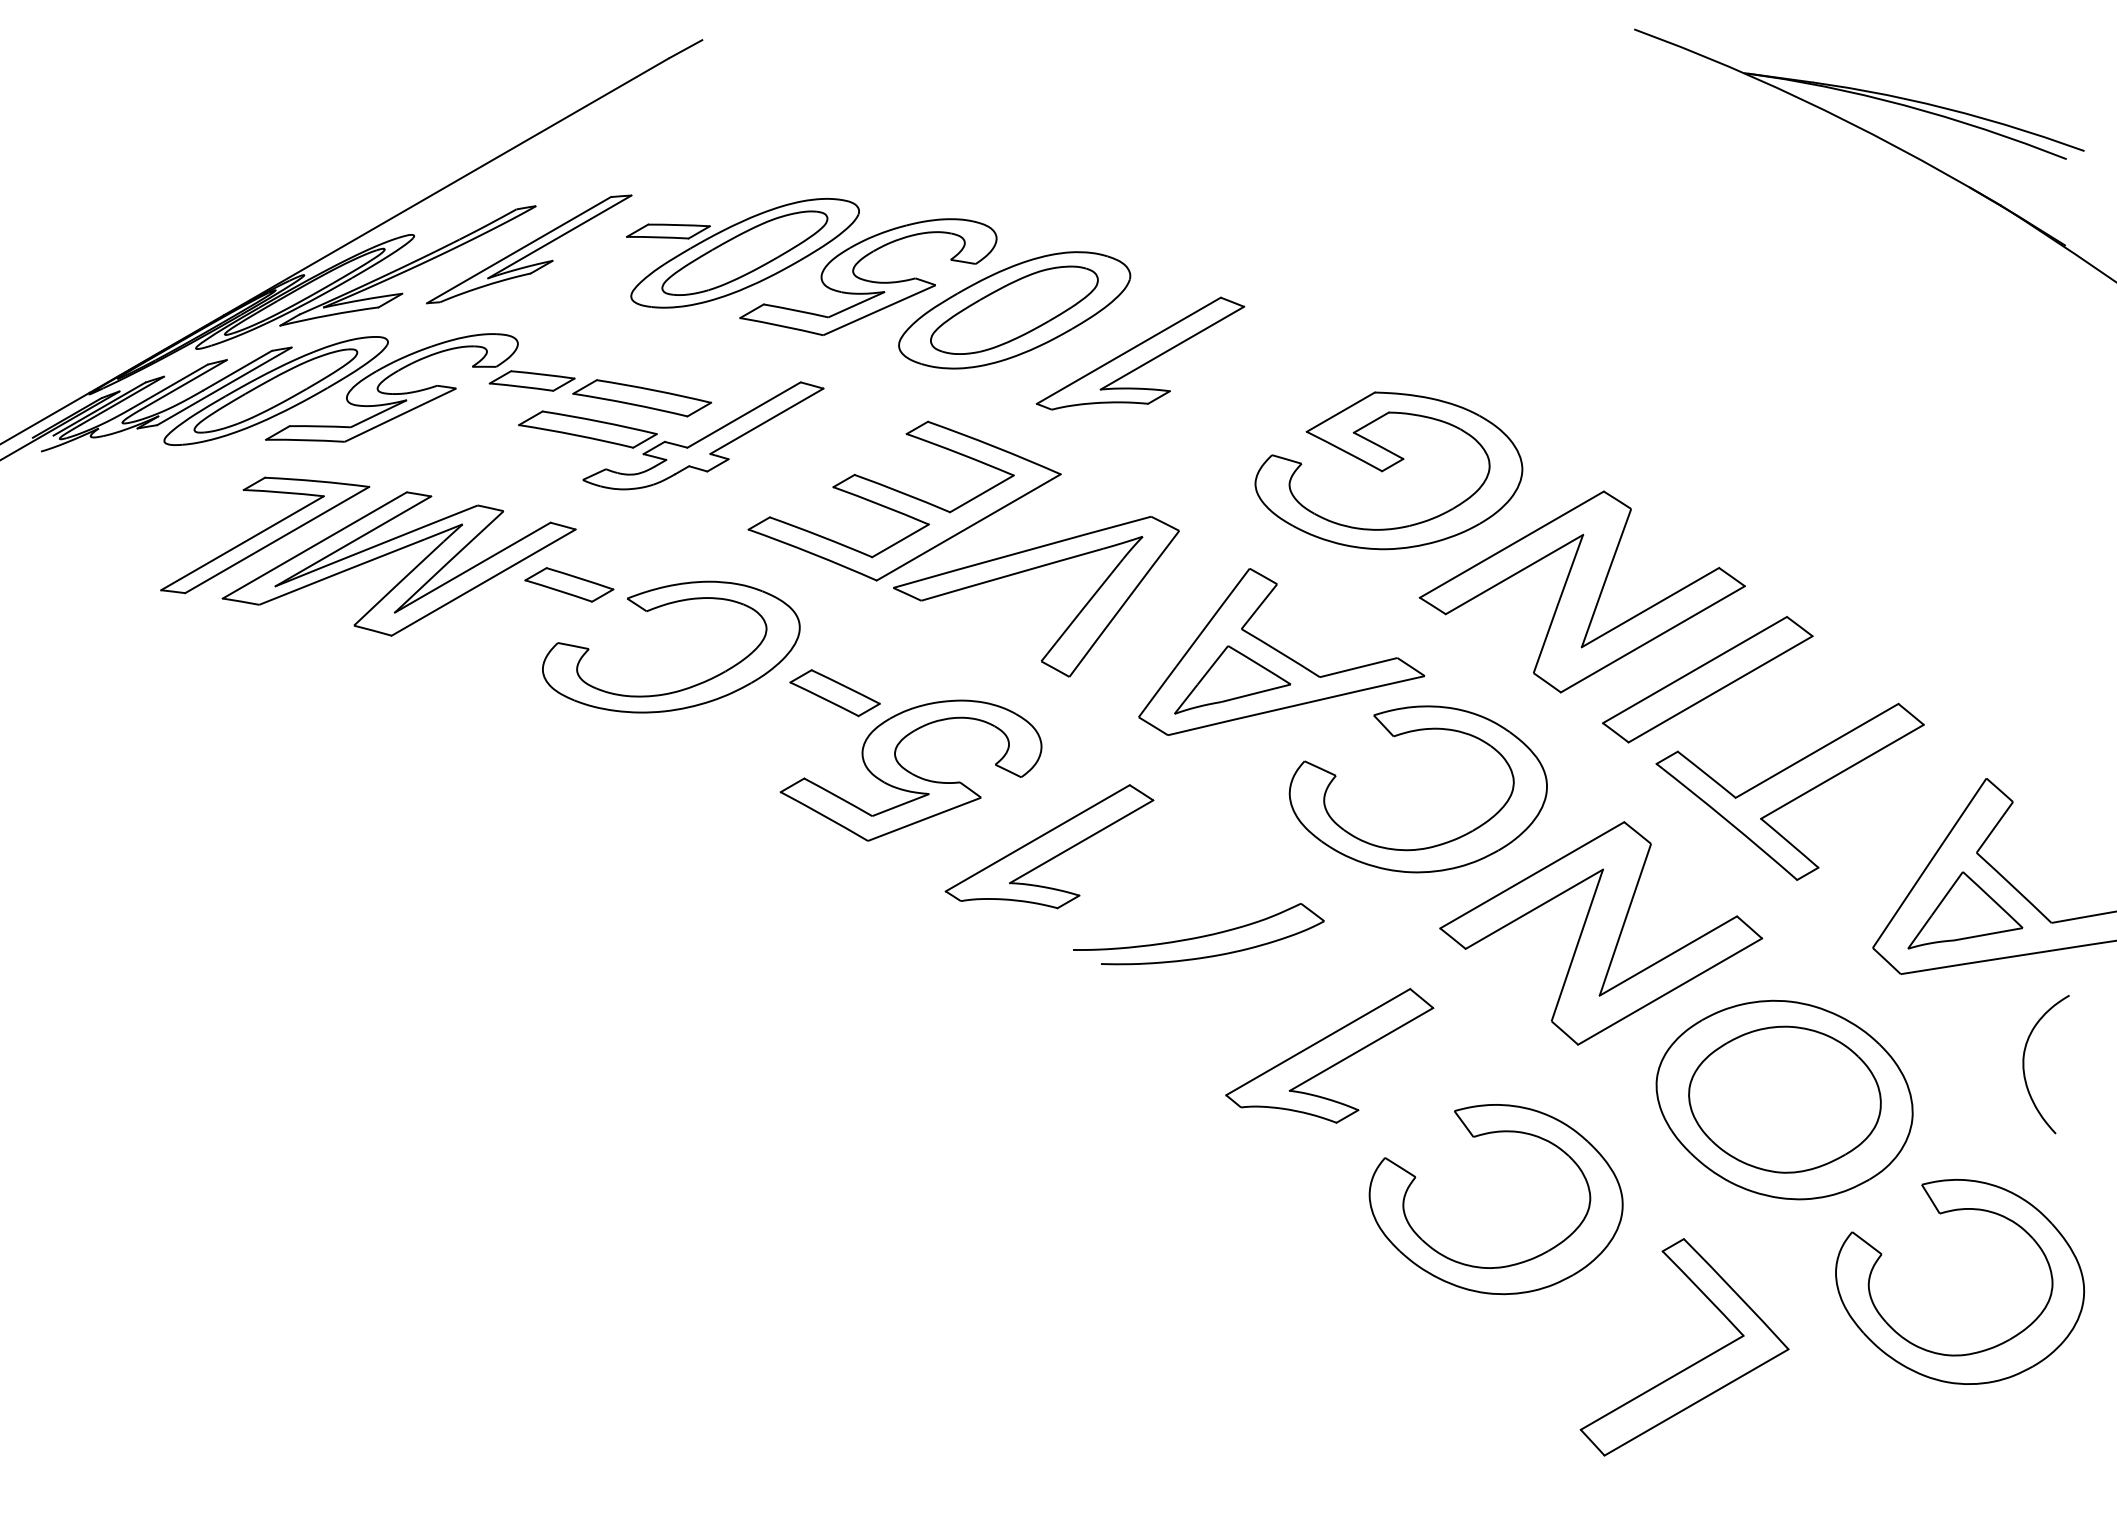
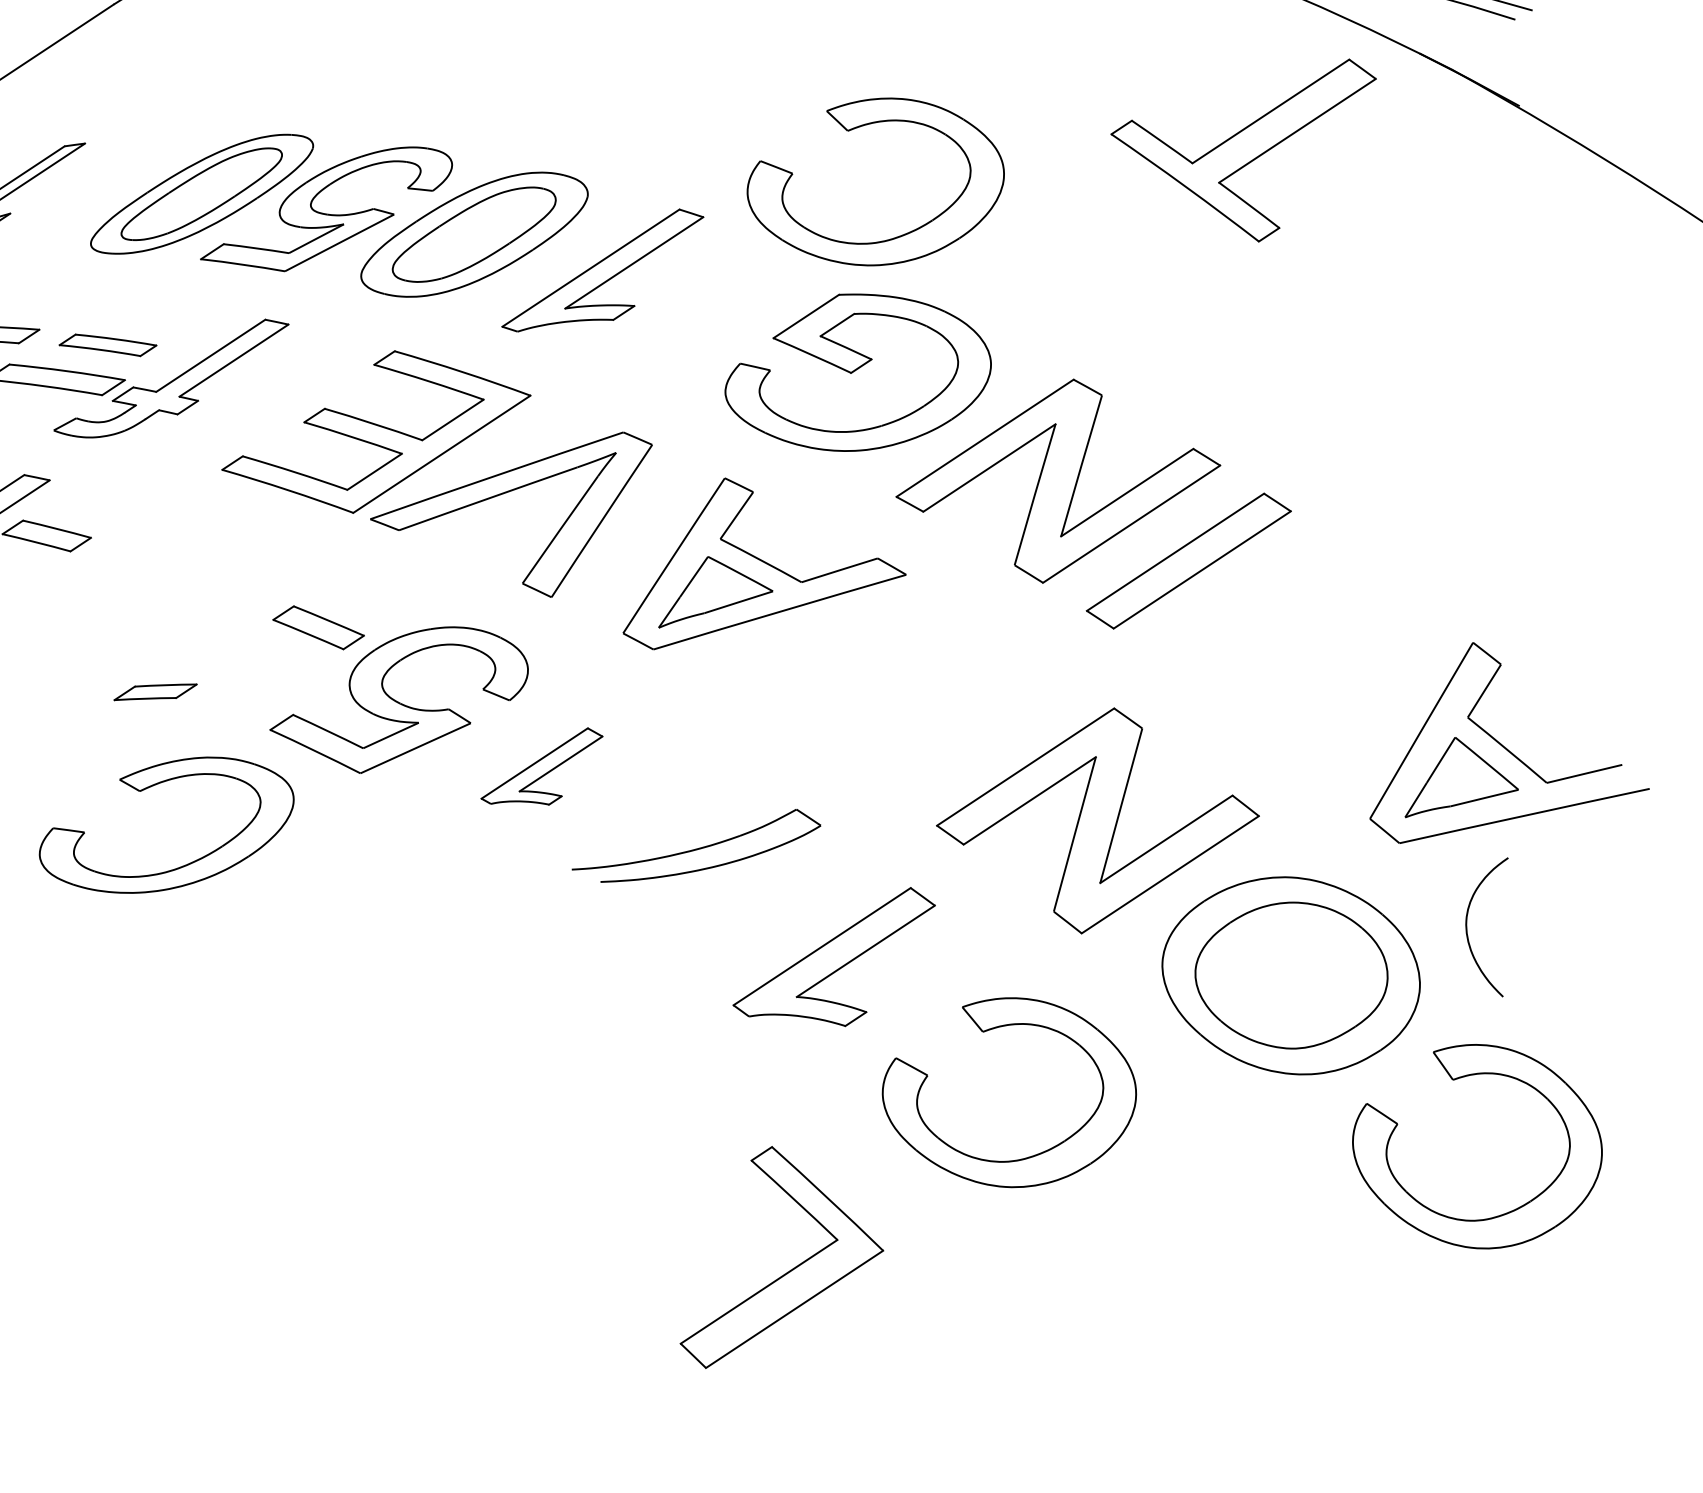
part: (667, 231) -> (154, 692), moved
part: (641, 398) -> (107, 345), size x0.7
part: (657, 608) -> (150, 787), moved
part: (1400, 735) -> (854, 129), moved
part: (1789, 791) -> (1245, 153), moved
part: (1049, 846) -> (542, 767), size x0.6
curve: (2024, 1064) -> (1467, 929), moved
part: (1693, 1363) -> (789, 1270), moved

